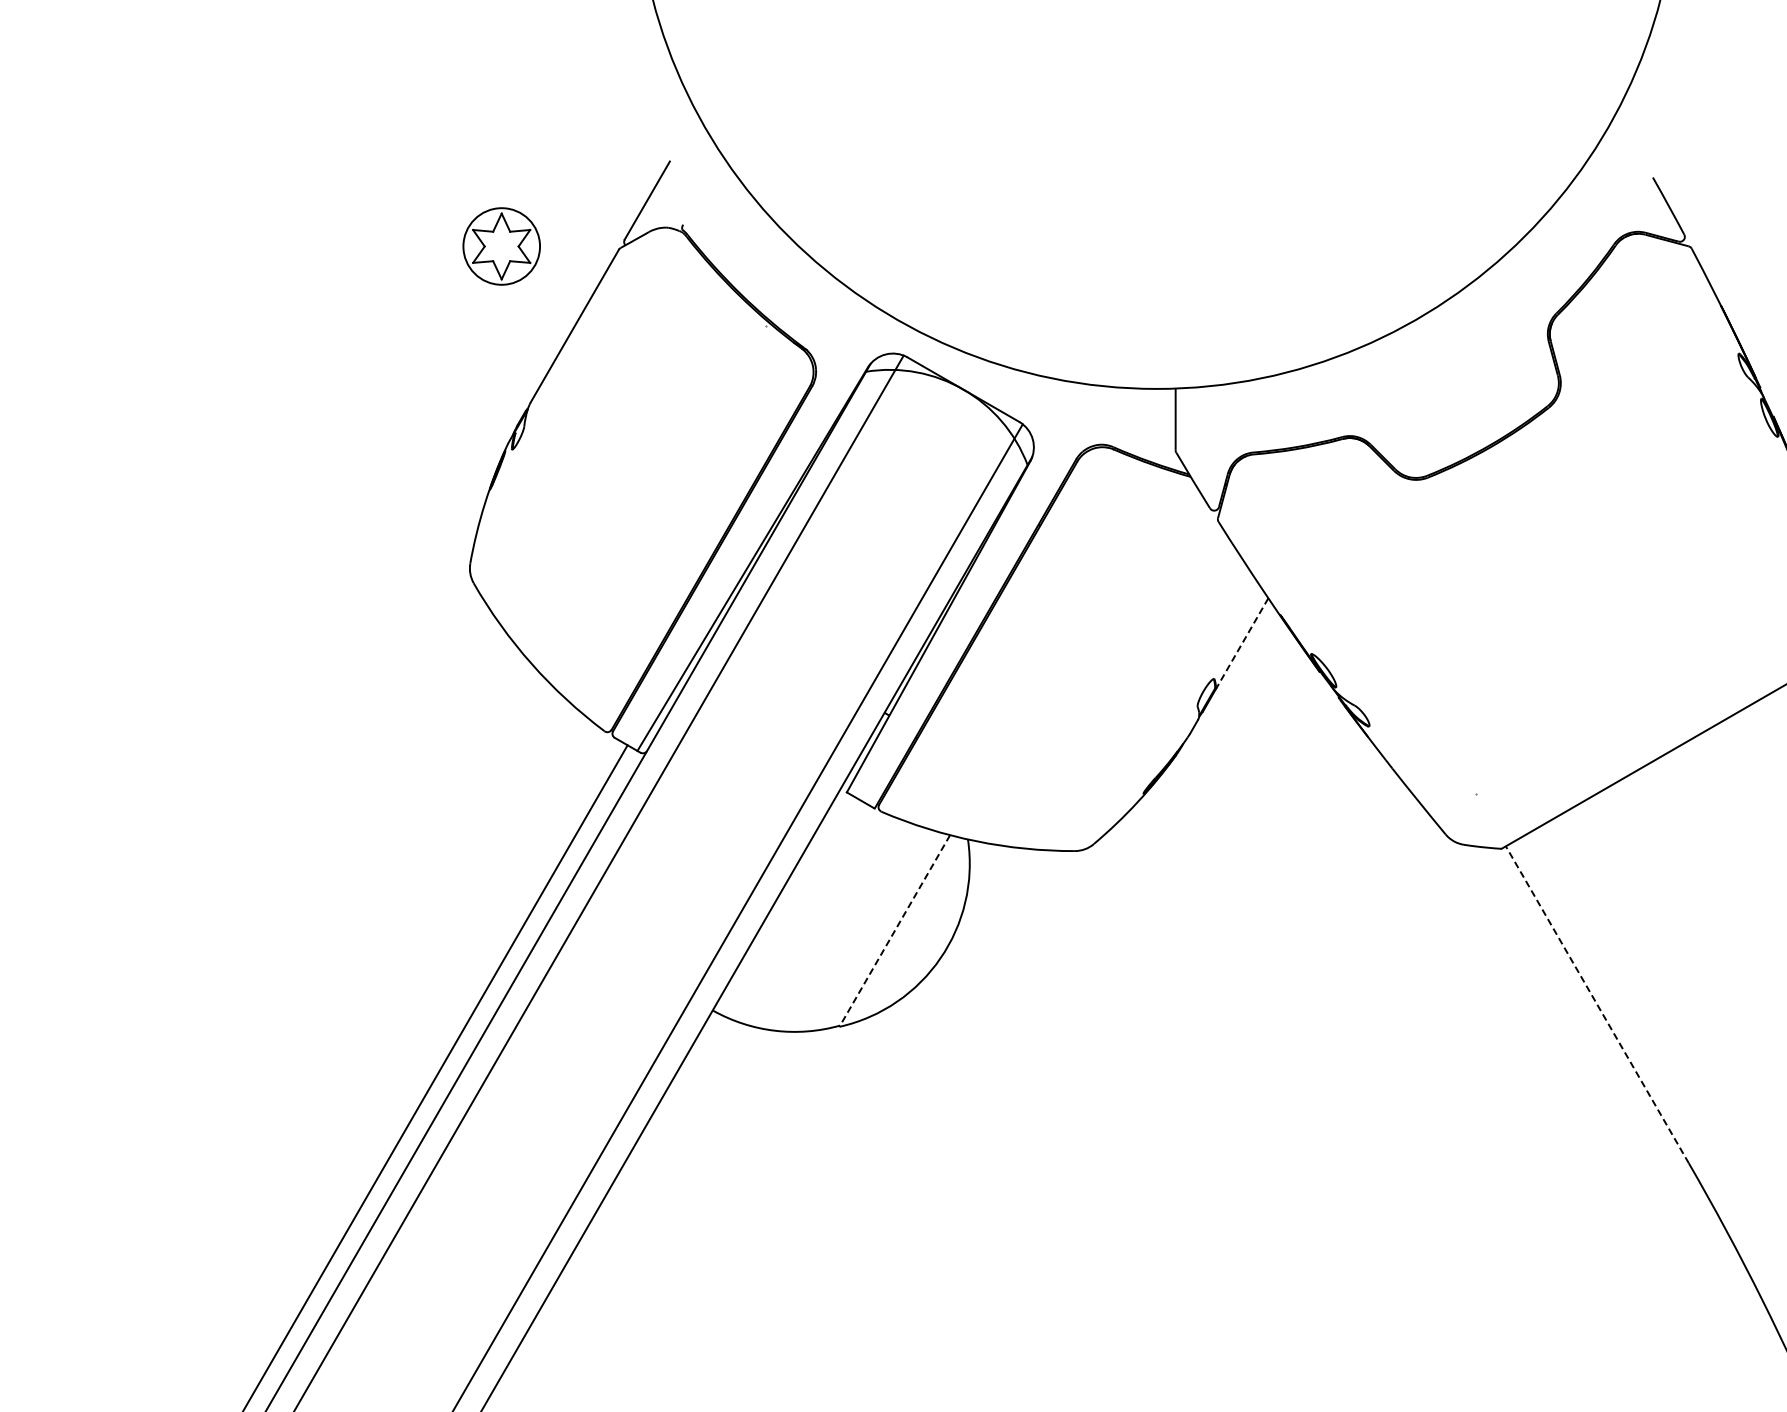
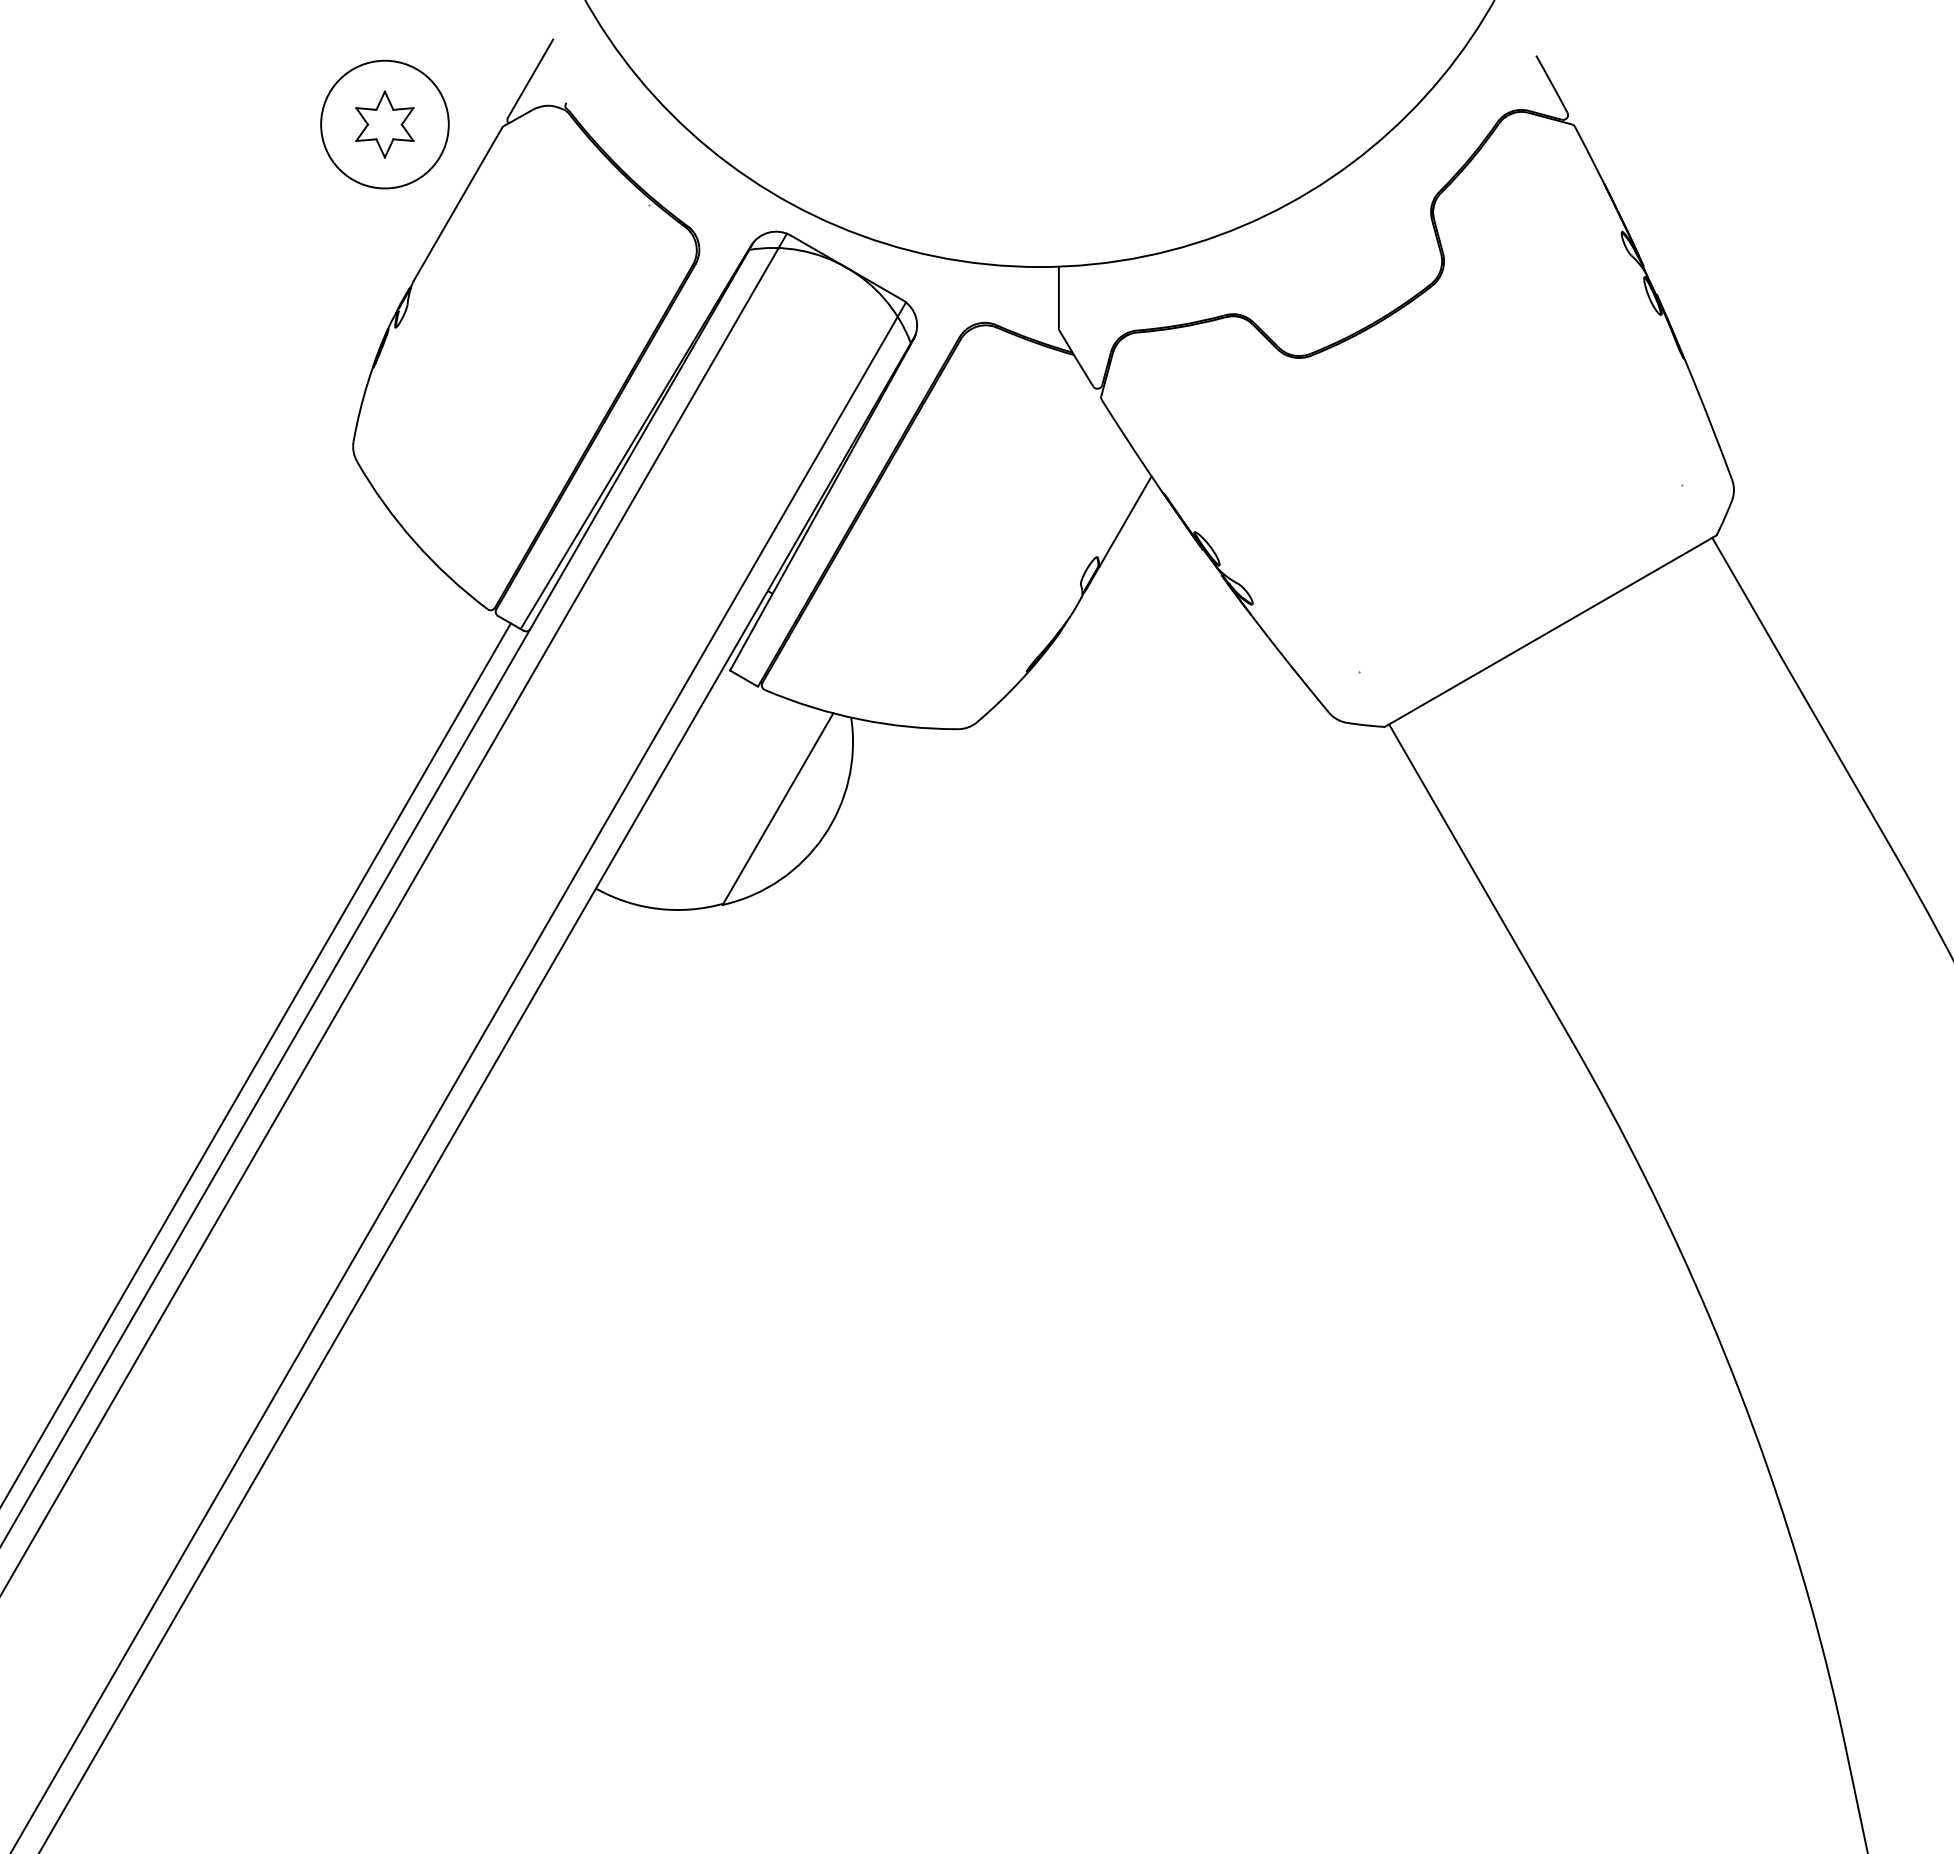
circle: (501, 246) -> (384, 124), size x1.67
line: (1242, 644) -> (1125, 522), dashed -> solid
line: (895, 931) -> (778, 809), dashed -> solid
line: (1597, 1004) -> (1480, 882), dashed -> solid

